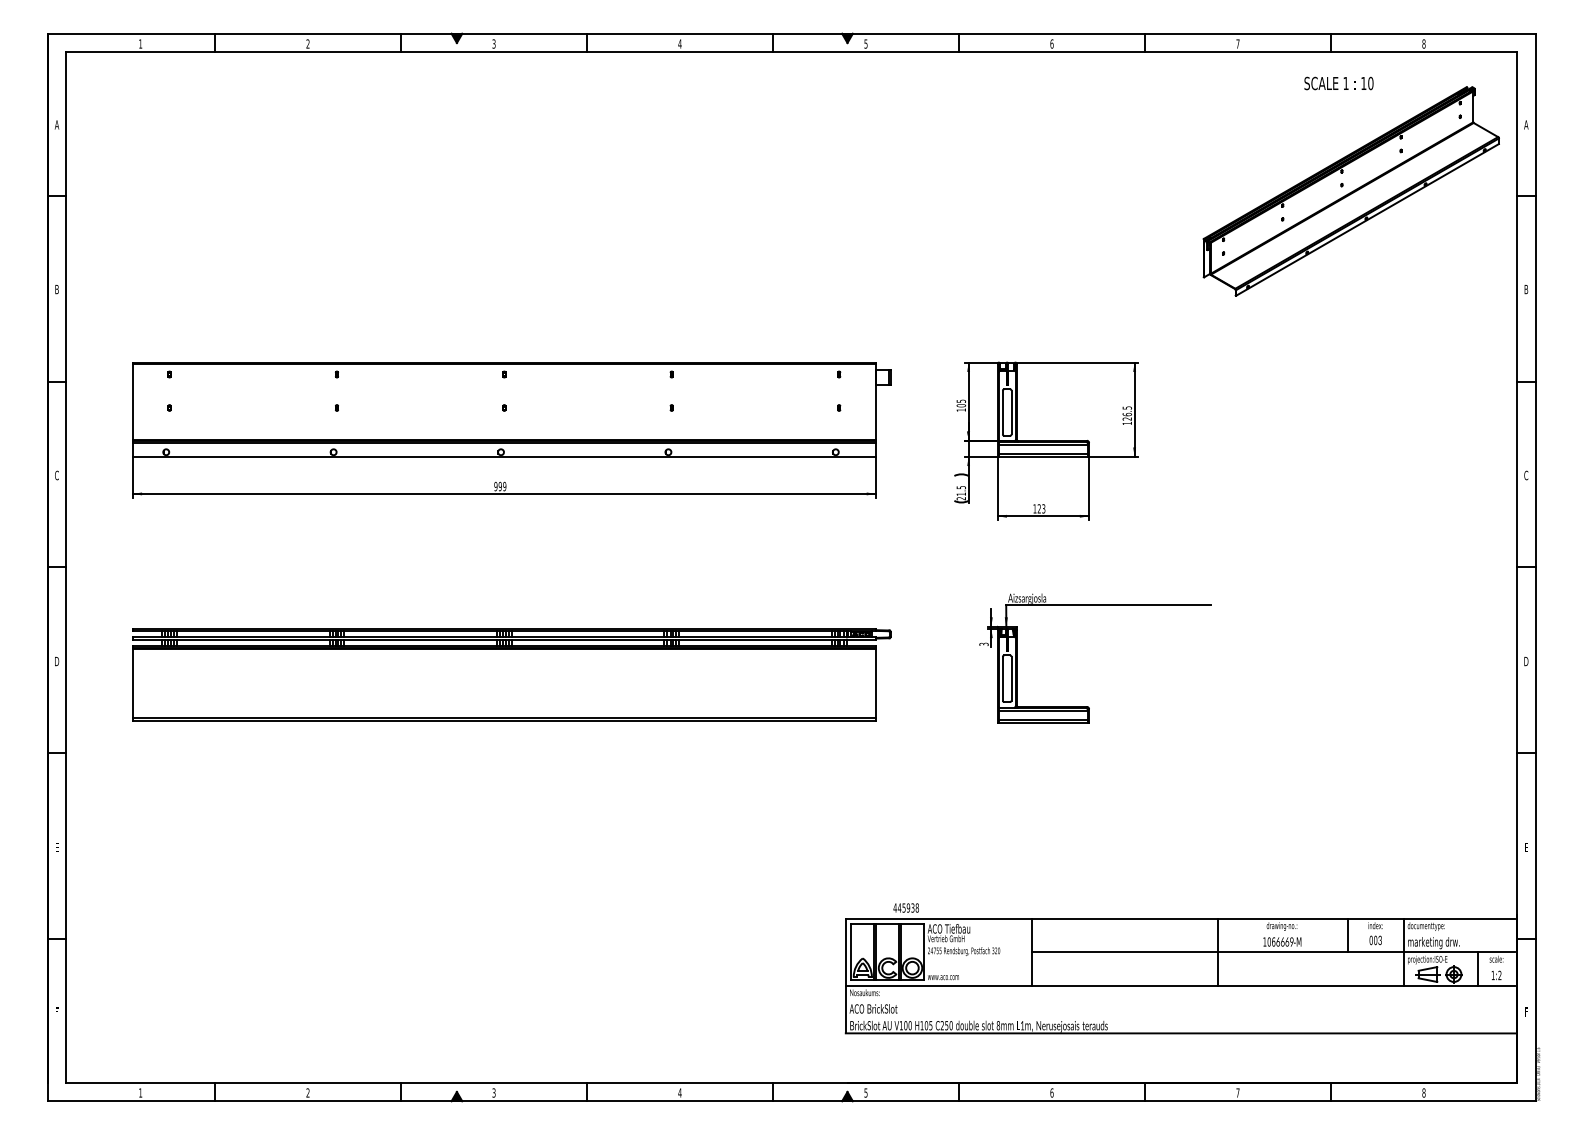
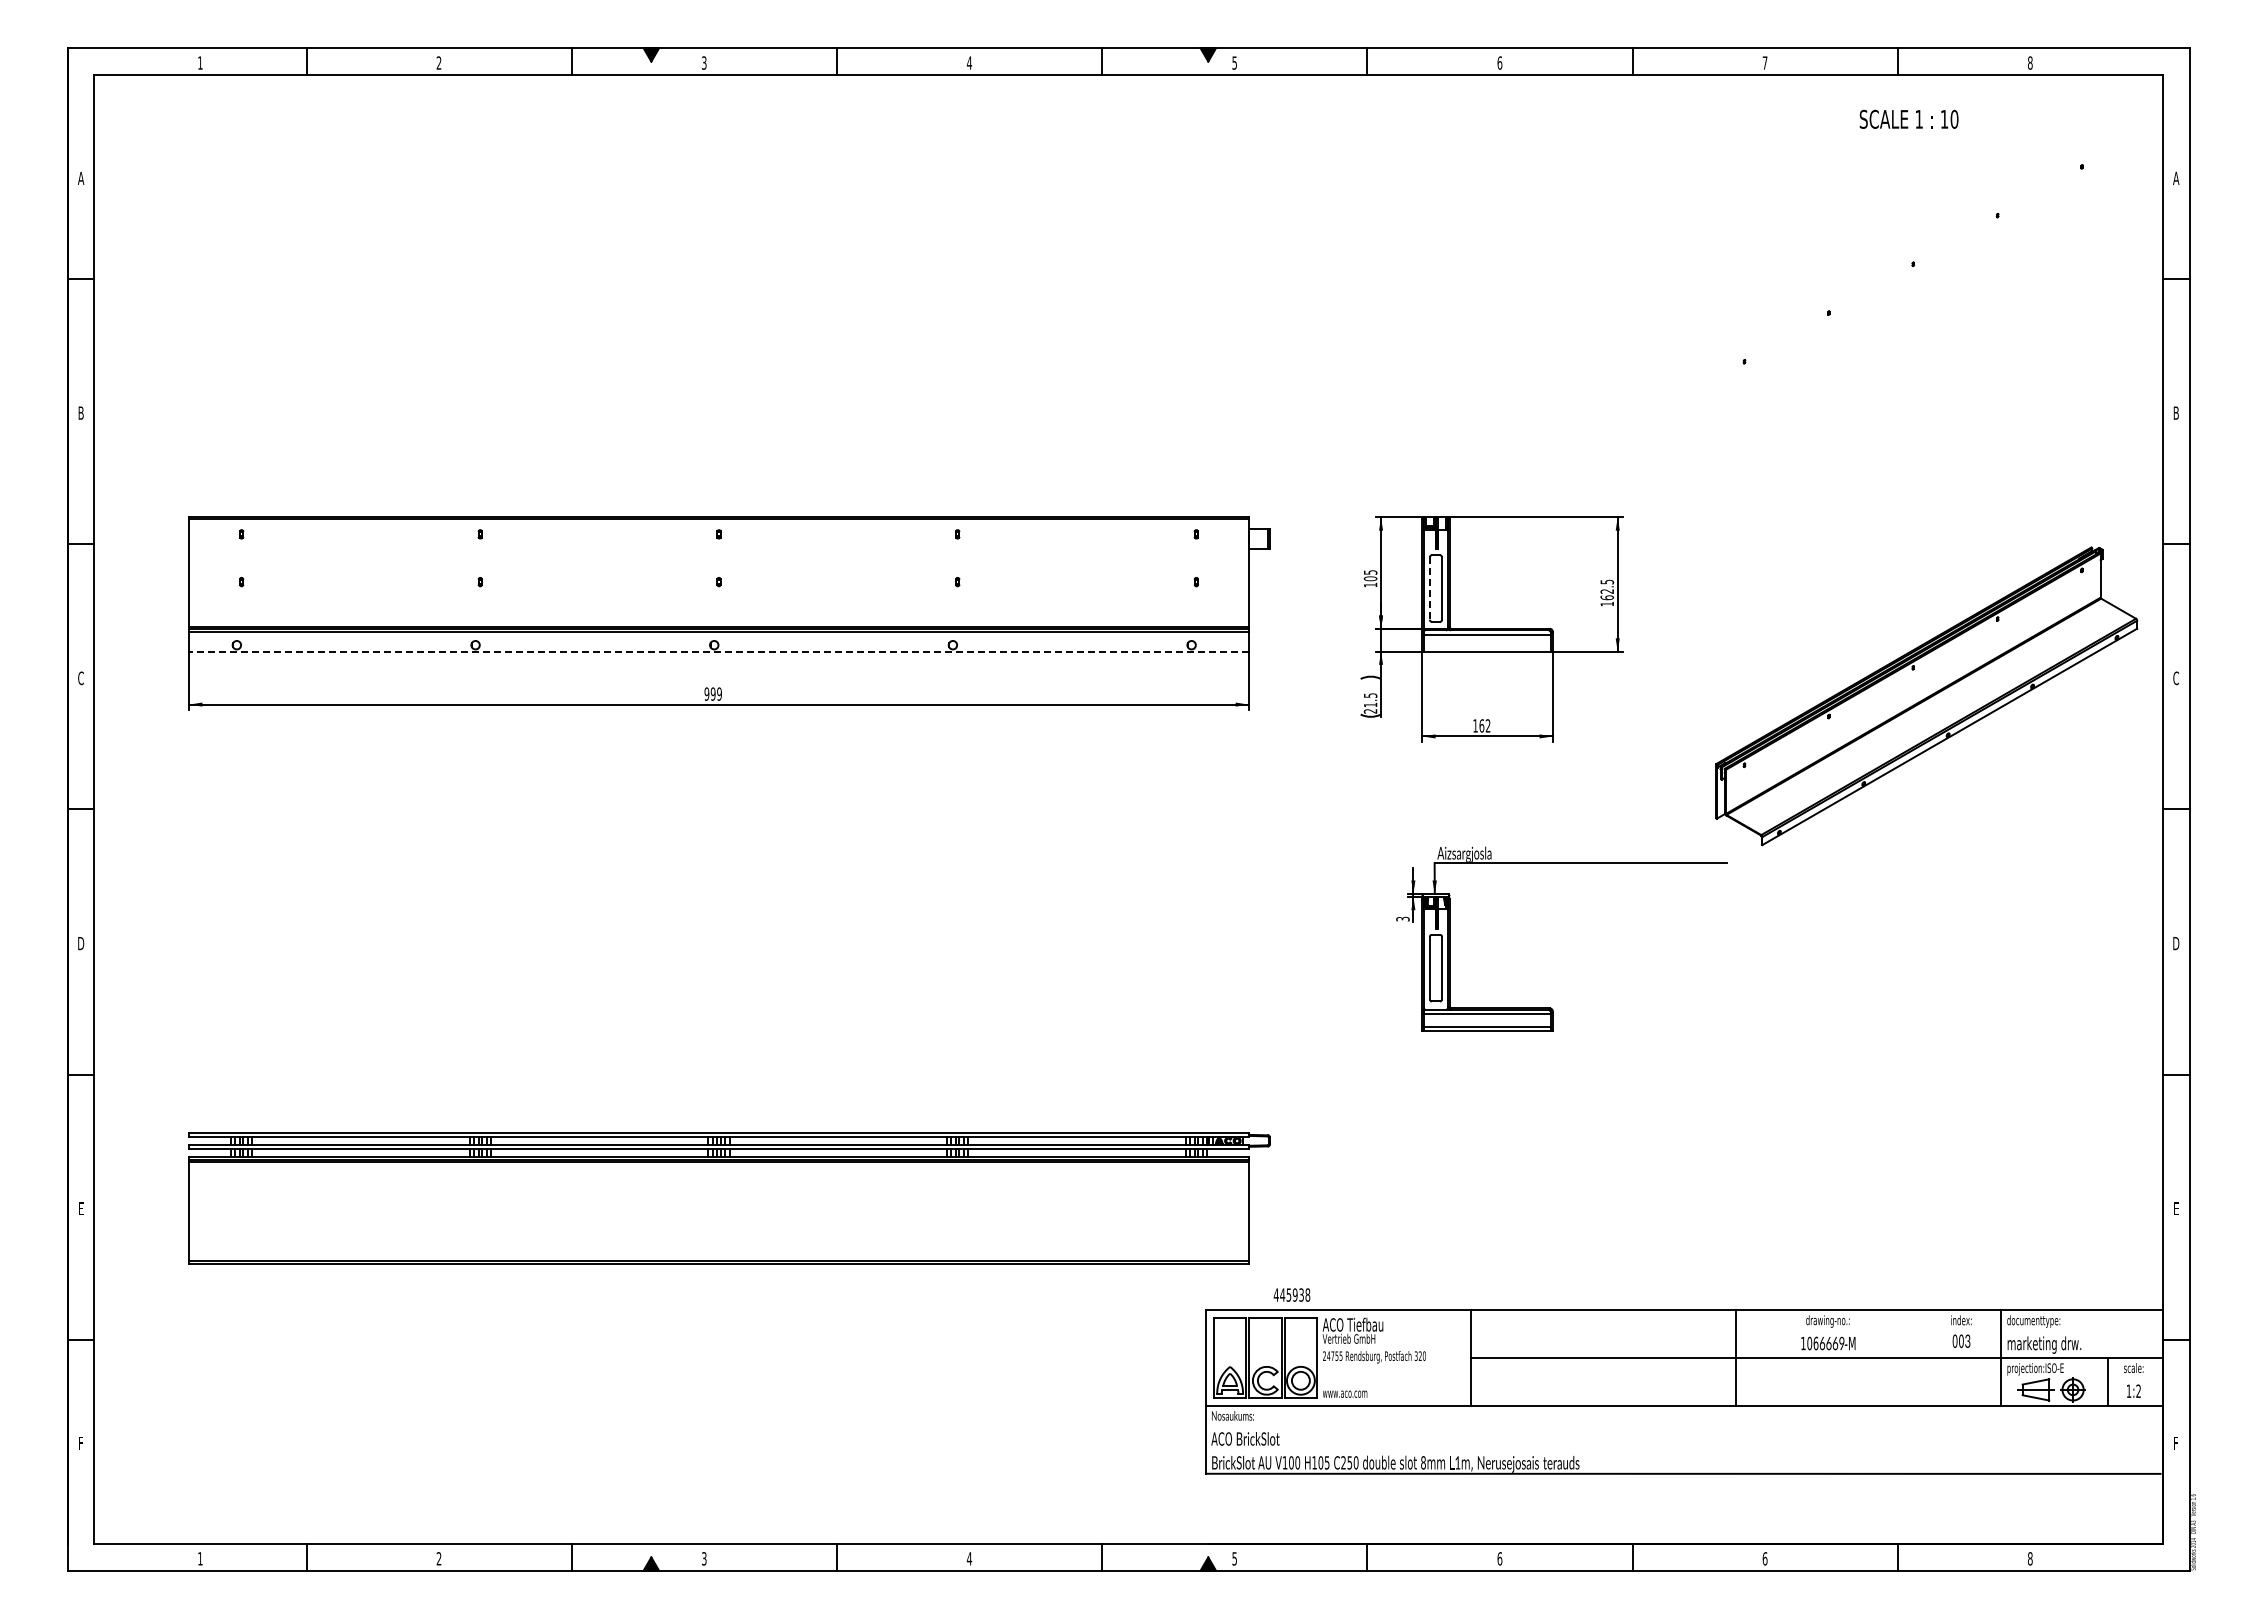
part: (1351, 191) -> (1926, 696), moved
line: (1002, 413) -> (1429, 589), solid -> dashed
text: (1127, 416) -> (1607, 594), 126.5 -> 162.5
line: (1043, 453) -> (1487, 647), removed
line: (504, 456) -> (719, 651), solid -> dashed
text: (1041, 508) -> (1484, 725), 123 -> 162
part: (511, 674) -> (729, 1198), moved
line: (1347, 935) -> (1921, 1334), removed
text: (1237, 1092) -> (1764, 1558), 7 -> 6

